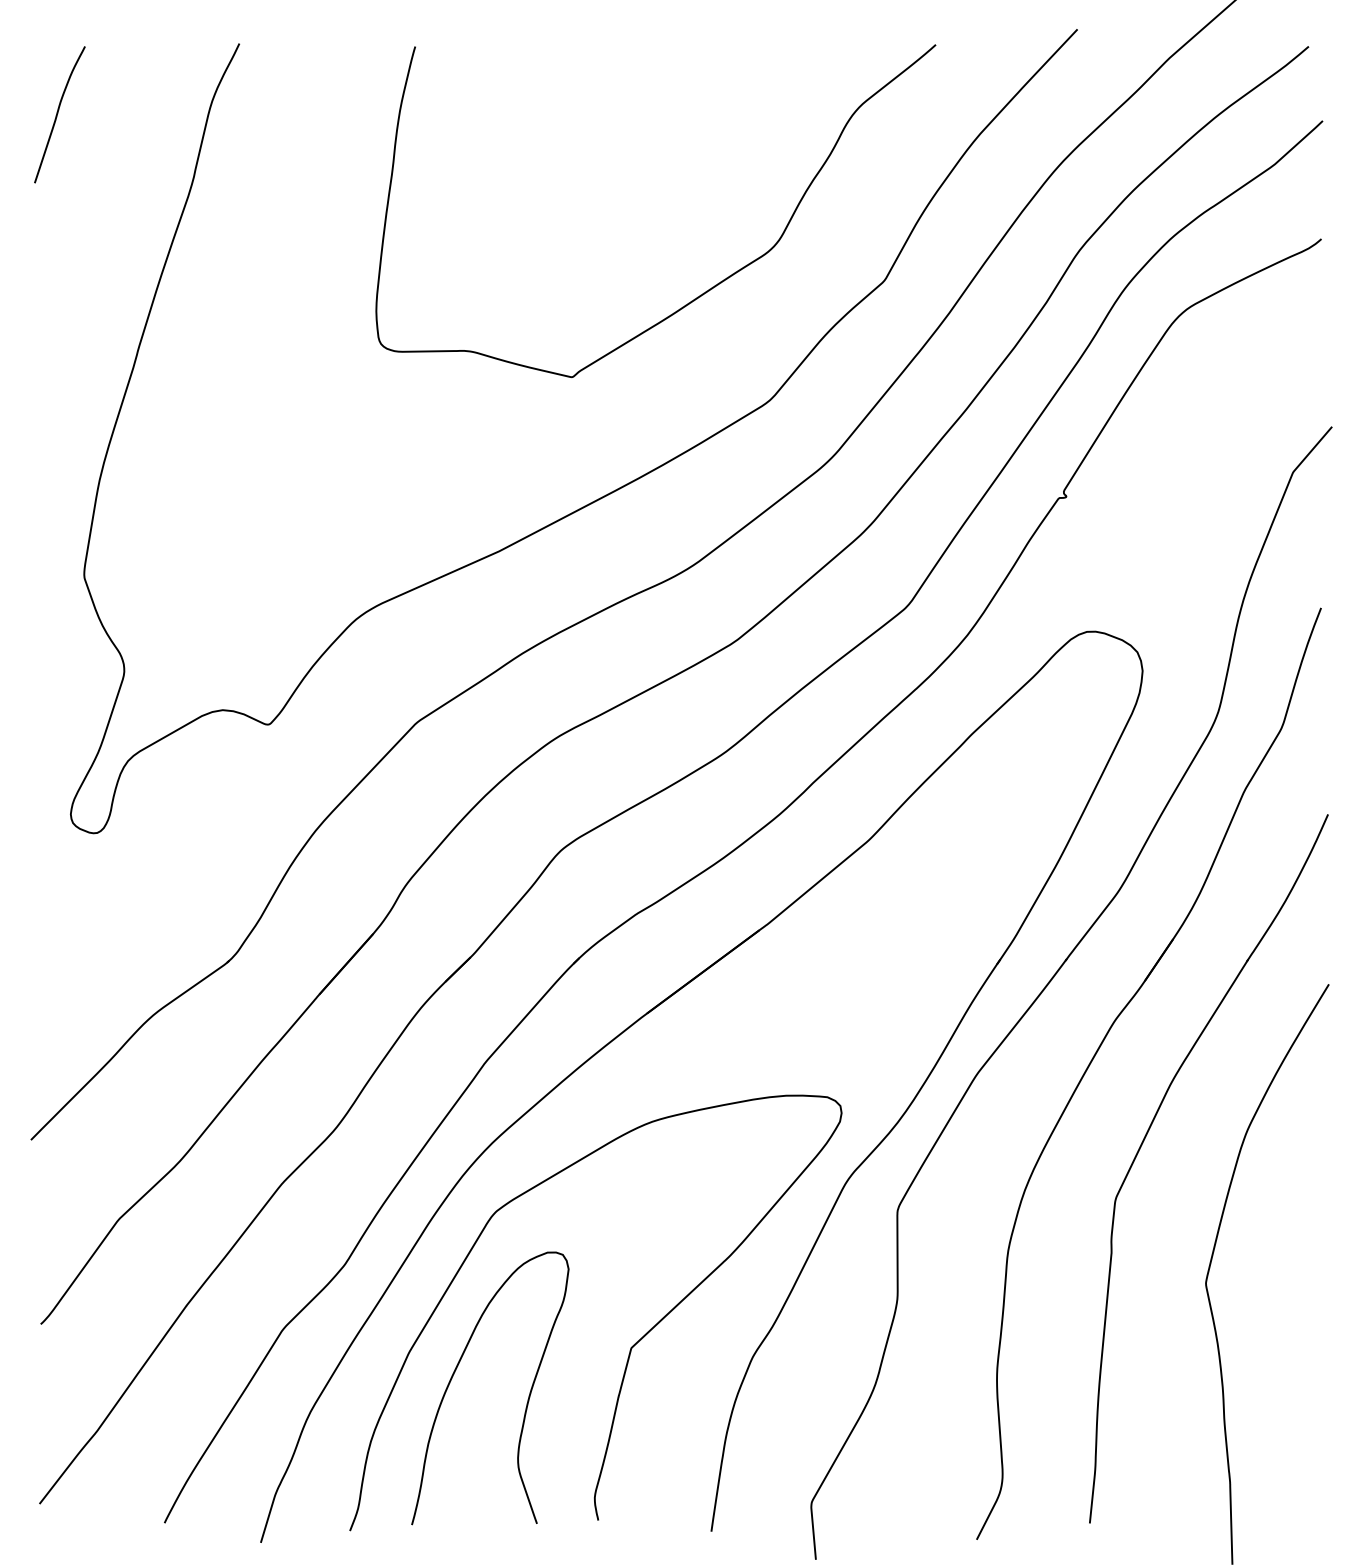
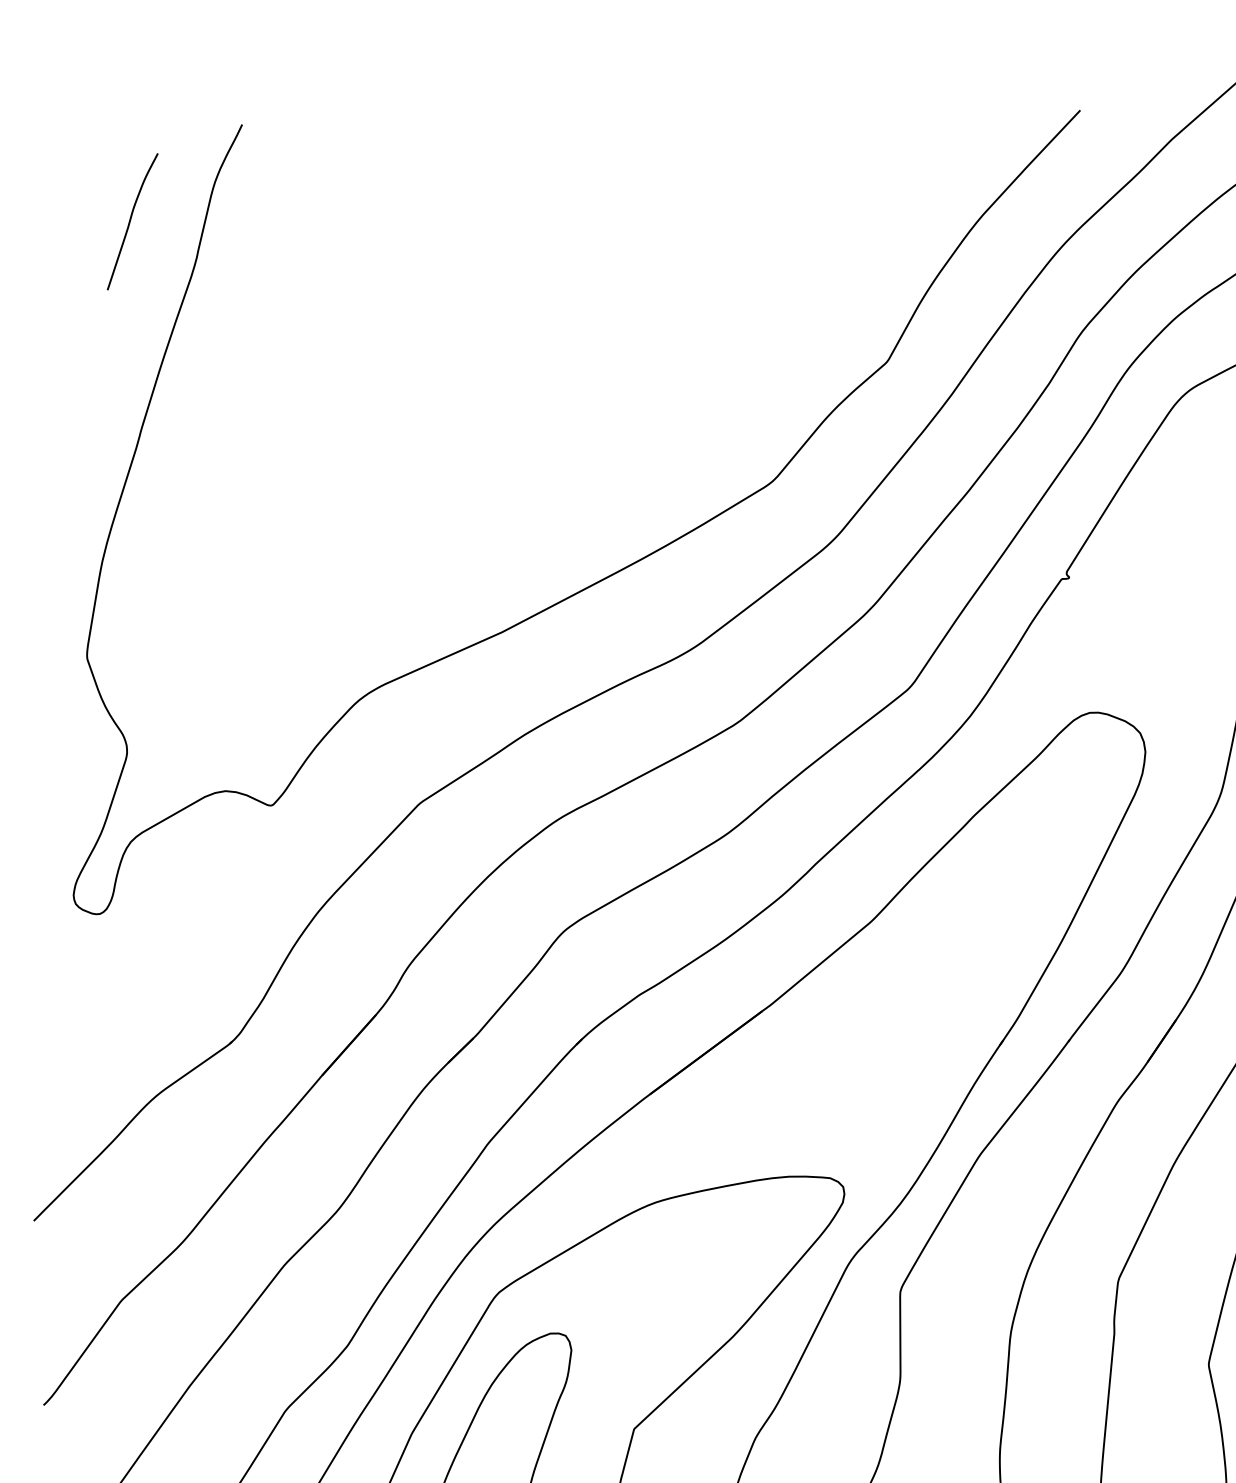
curve: (58, 113) -> (131, 220), moved
curve: (706, 290) -> (709, 371), removed

